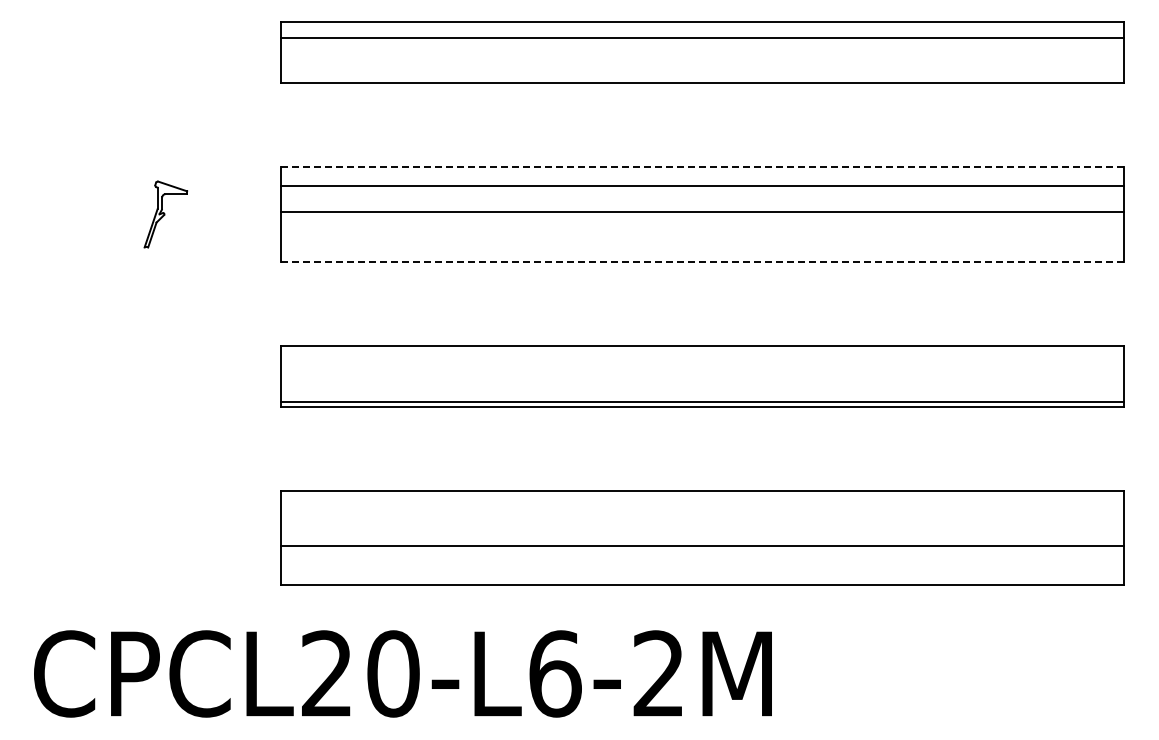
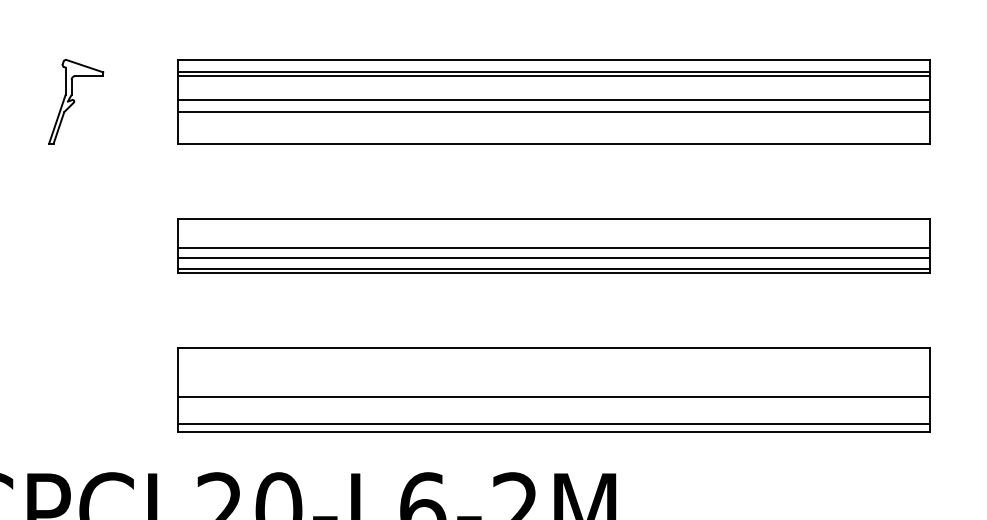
line: (702, 167) -> (554, 59), dashed -> solid
line: (702, 181) -> (554, 72), added
part: (165, 214) -> (75, 101), size x1.43
line: (702, 226) -> (554, 112), added
line: (702, 261) -> (554, 143), dashed -> solid
line: (702, 378) -> (554, 247), added
line: (702, 389) -> (554, 257), added
line: (702, 576) -> (554, 424), added

